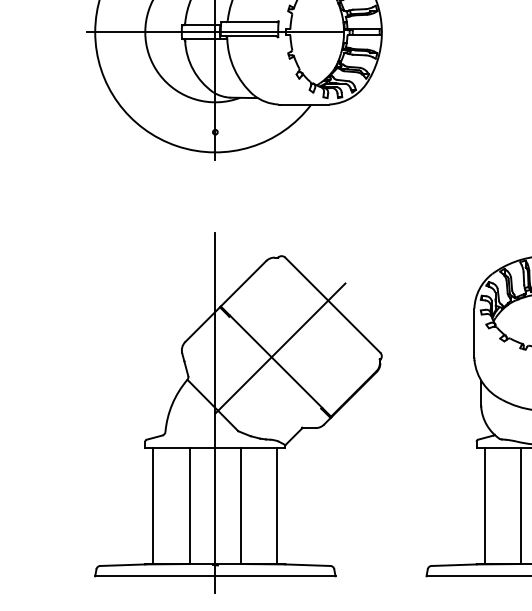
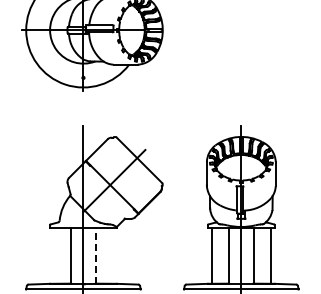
line: (152, 504) -> (53, 255), removed
line: (278, 504) -> (113, 255), removed
line: (240, 507) -> (95, 256), solid -> dashed

